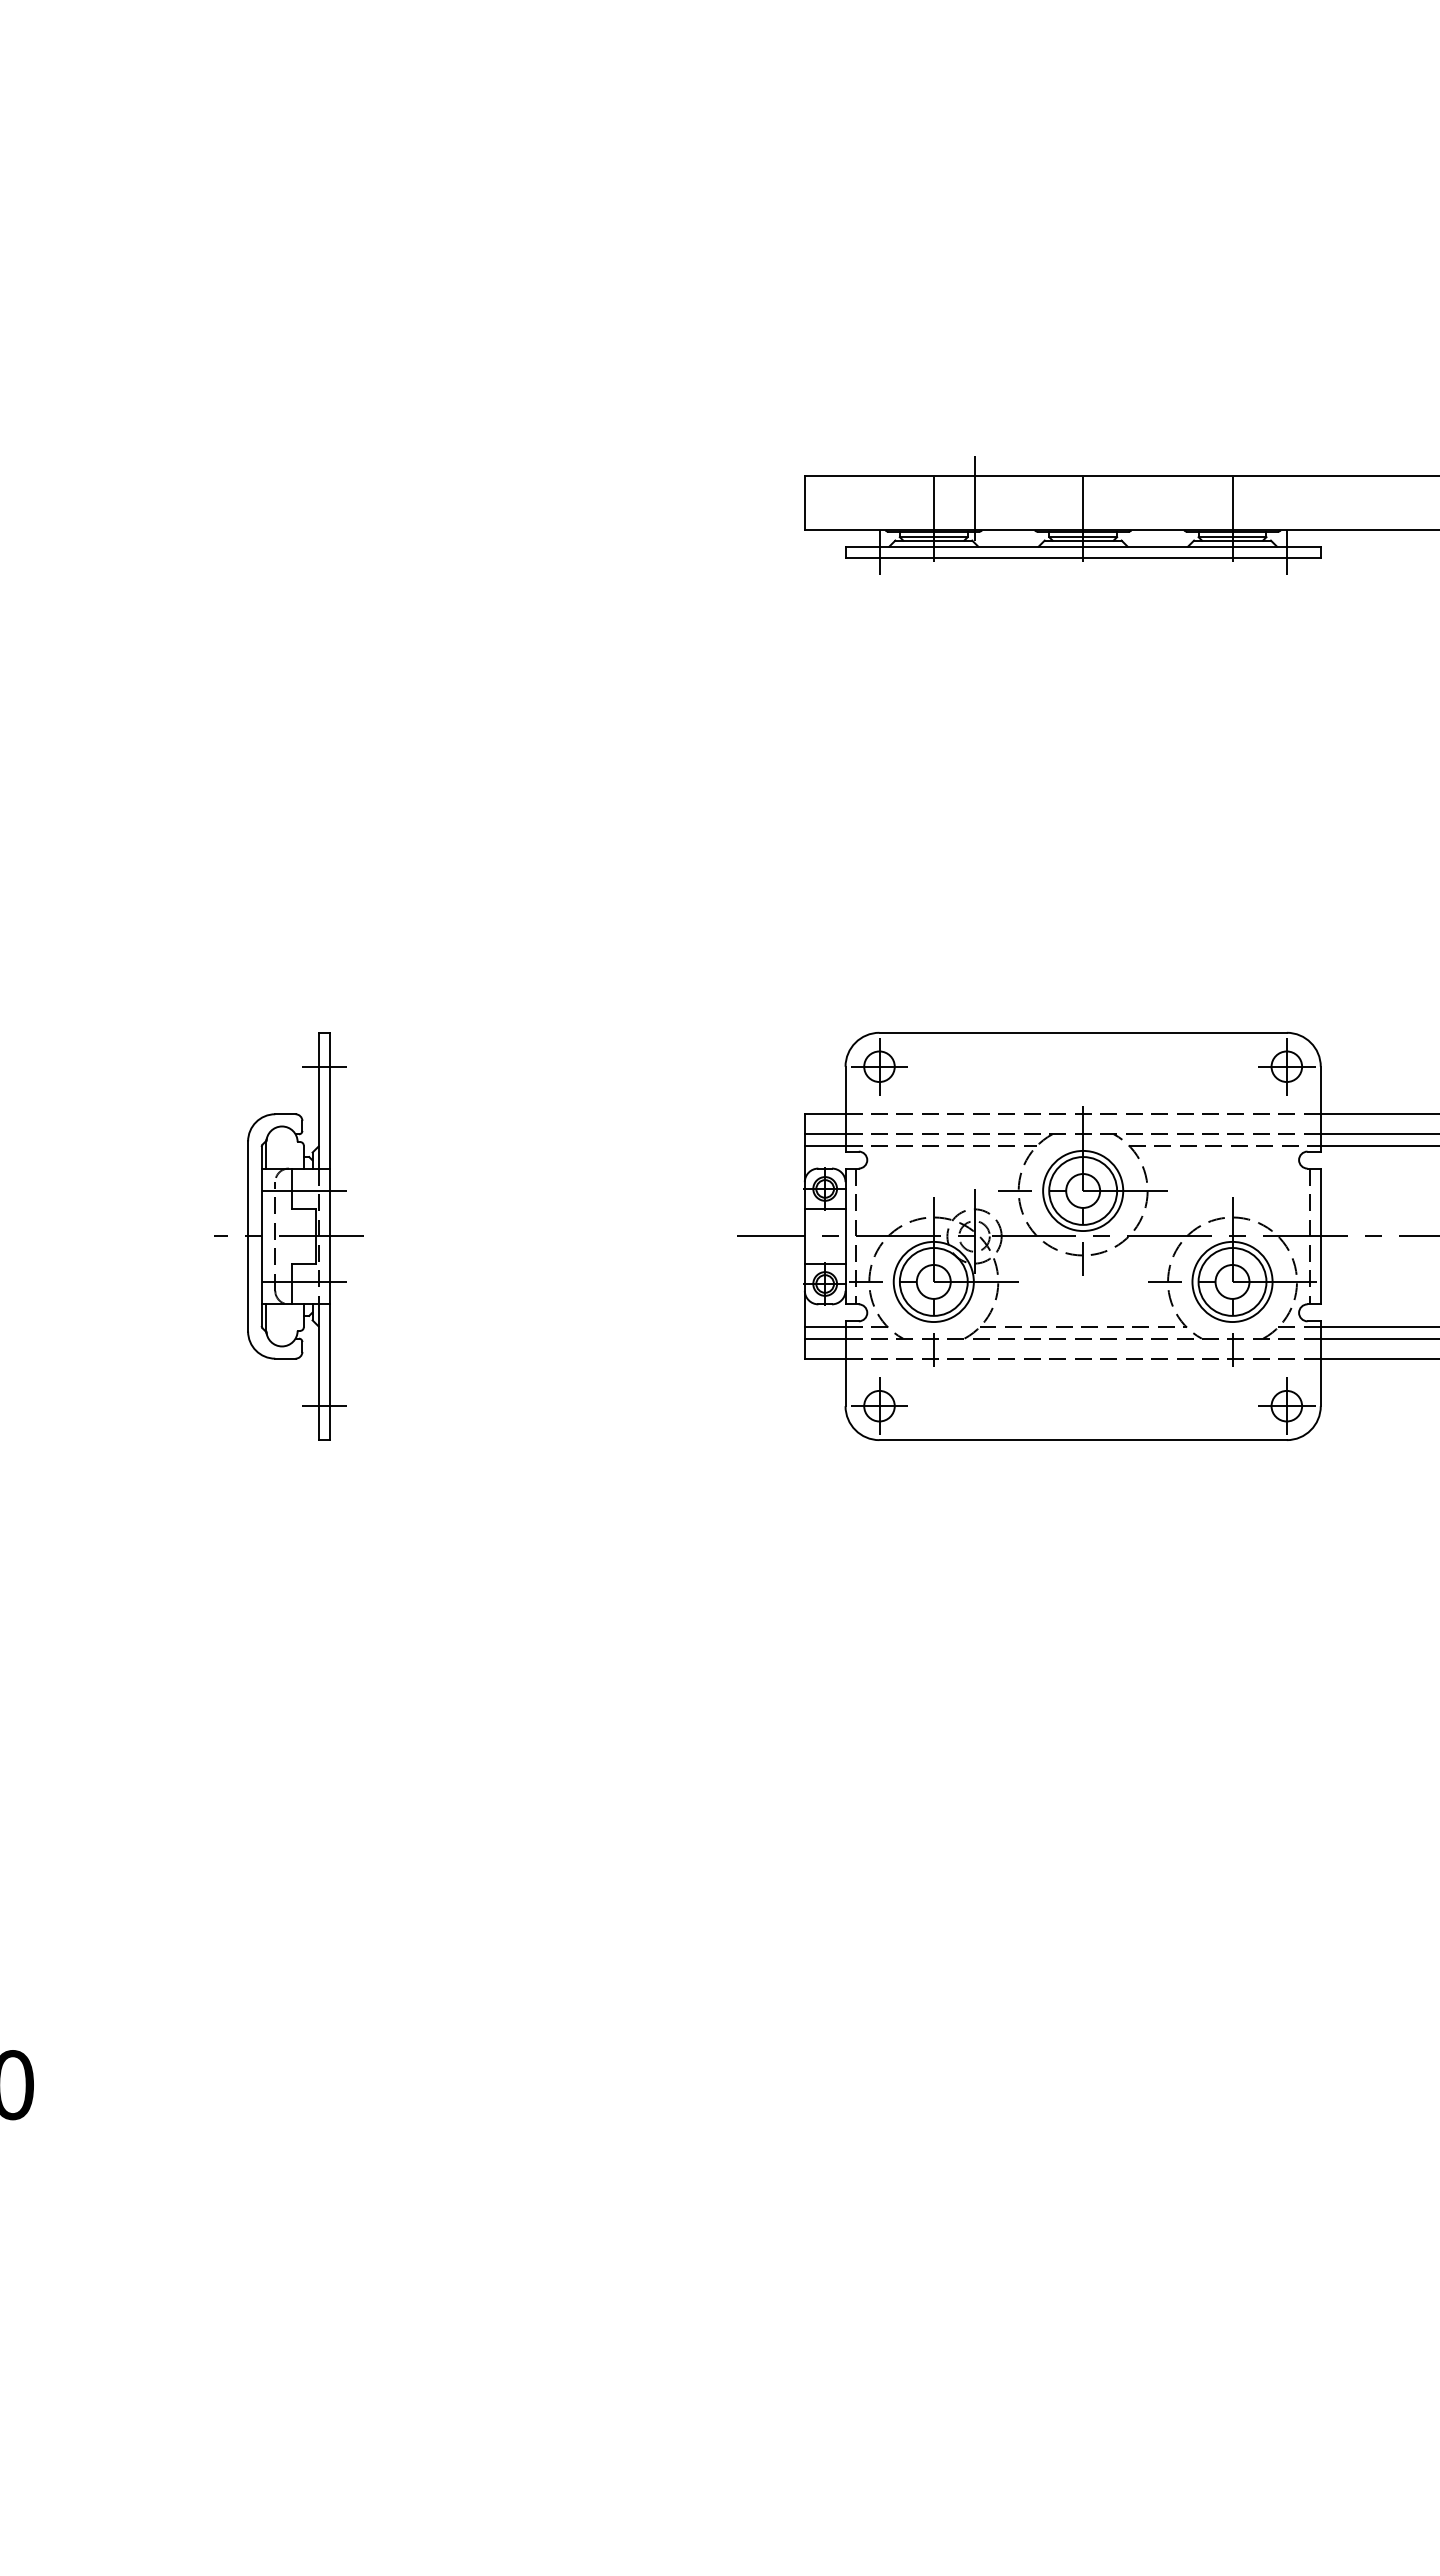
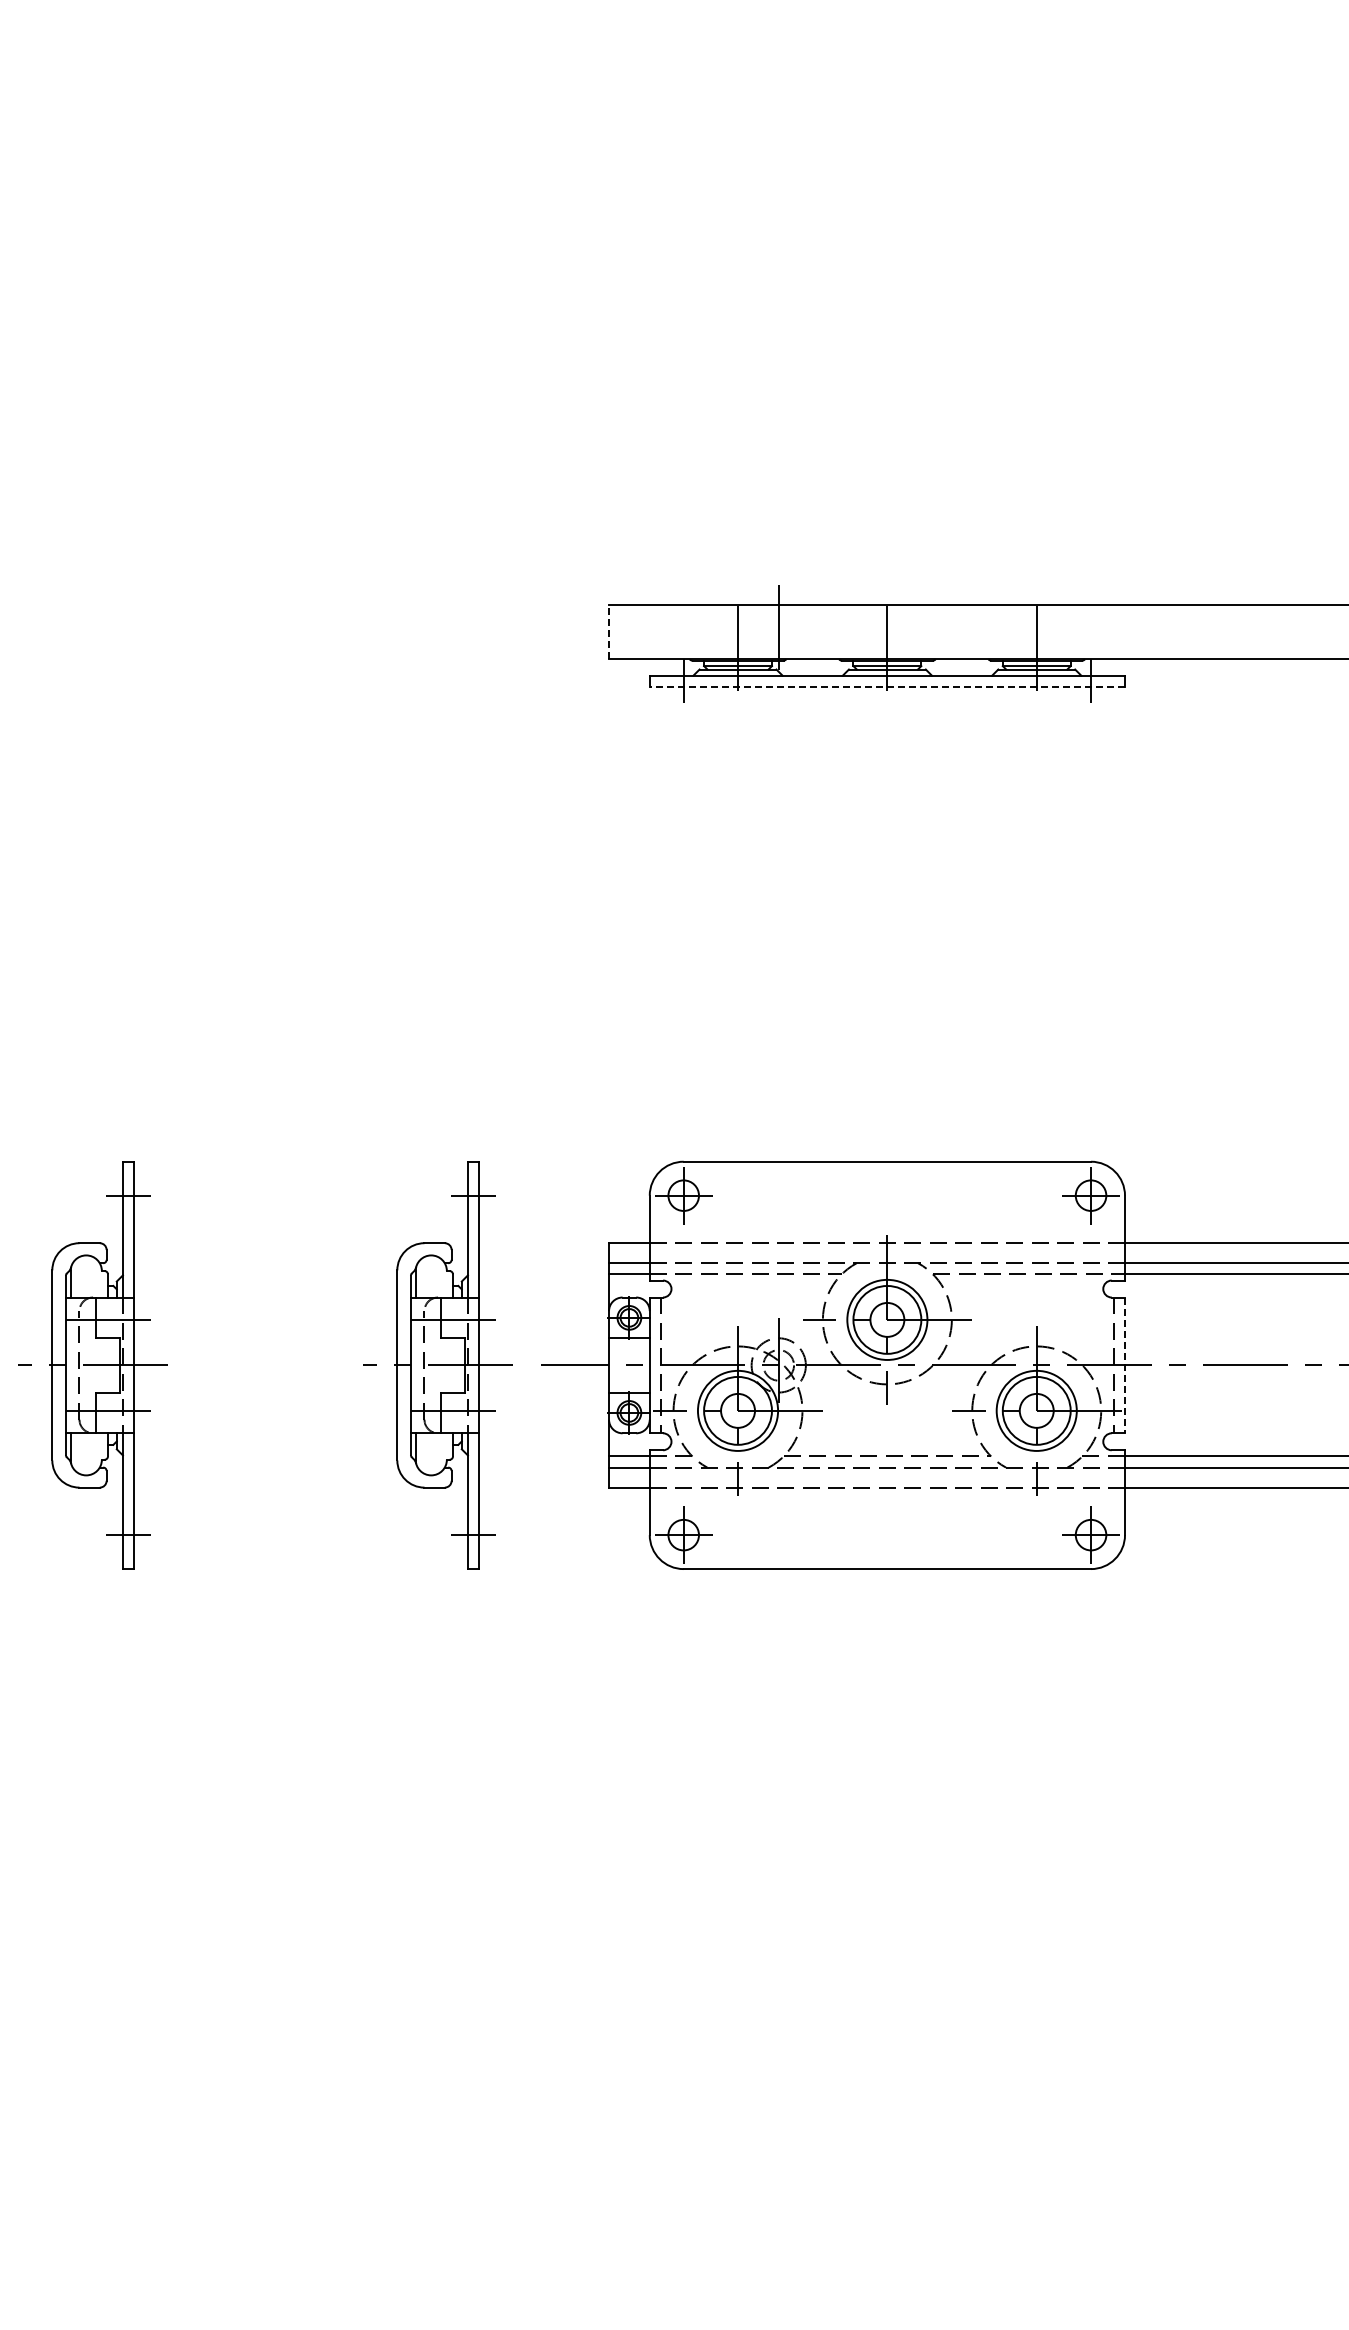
line: (804, 502) -> (608, 631), solid -> dashed
line: (1083, 557) -> (887, 686), solid -> dashed
part: (633, 1236) -> (437, 1365), added
line: (1320, 1236) -> (1124, 1365), solid -> dashed

